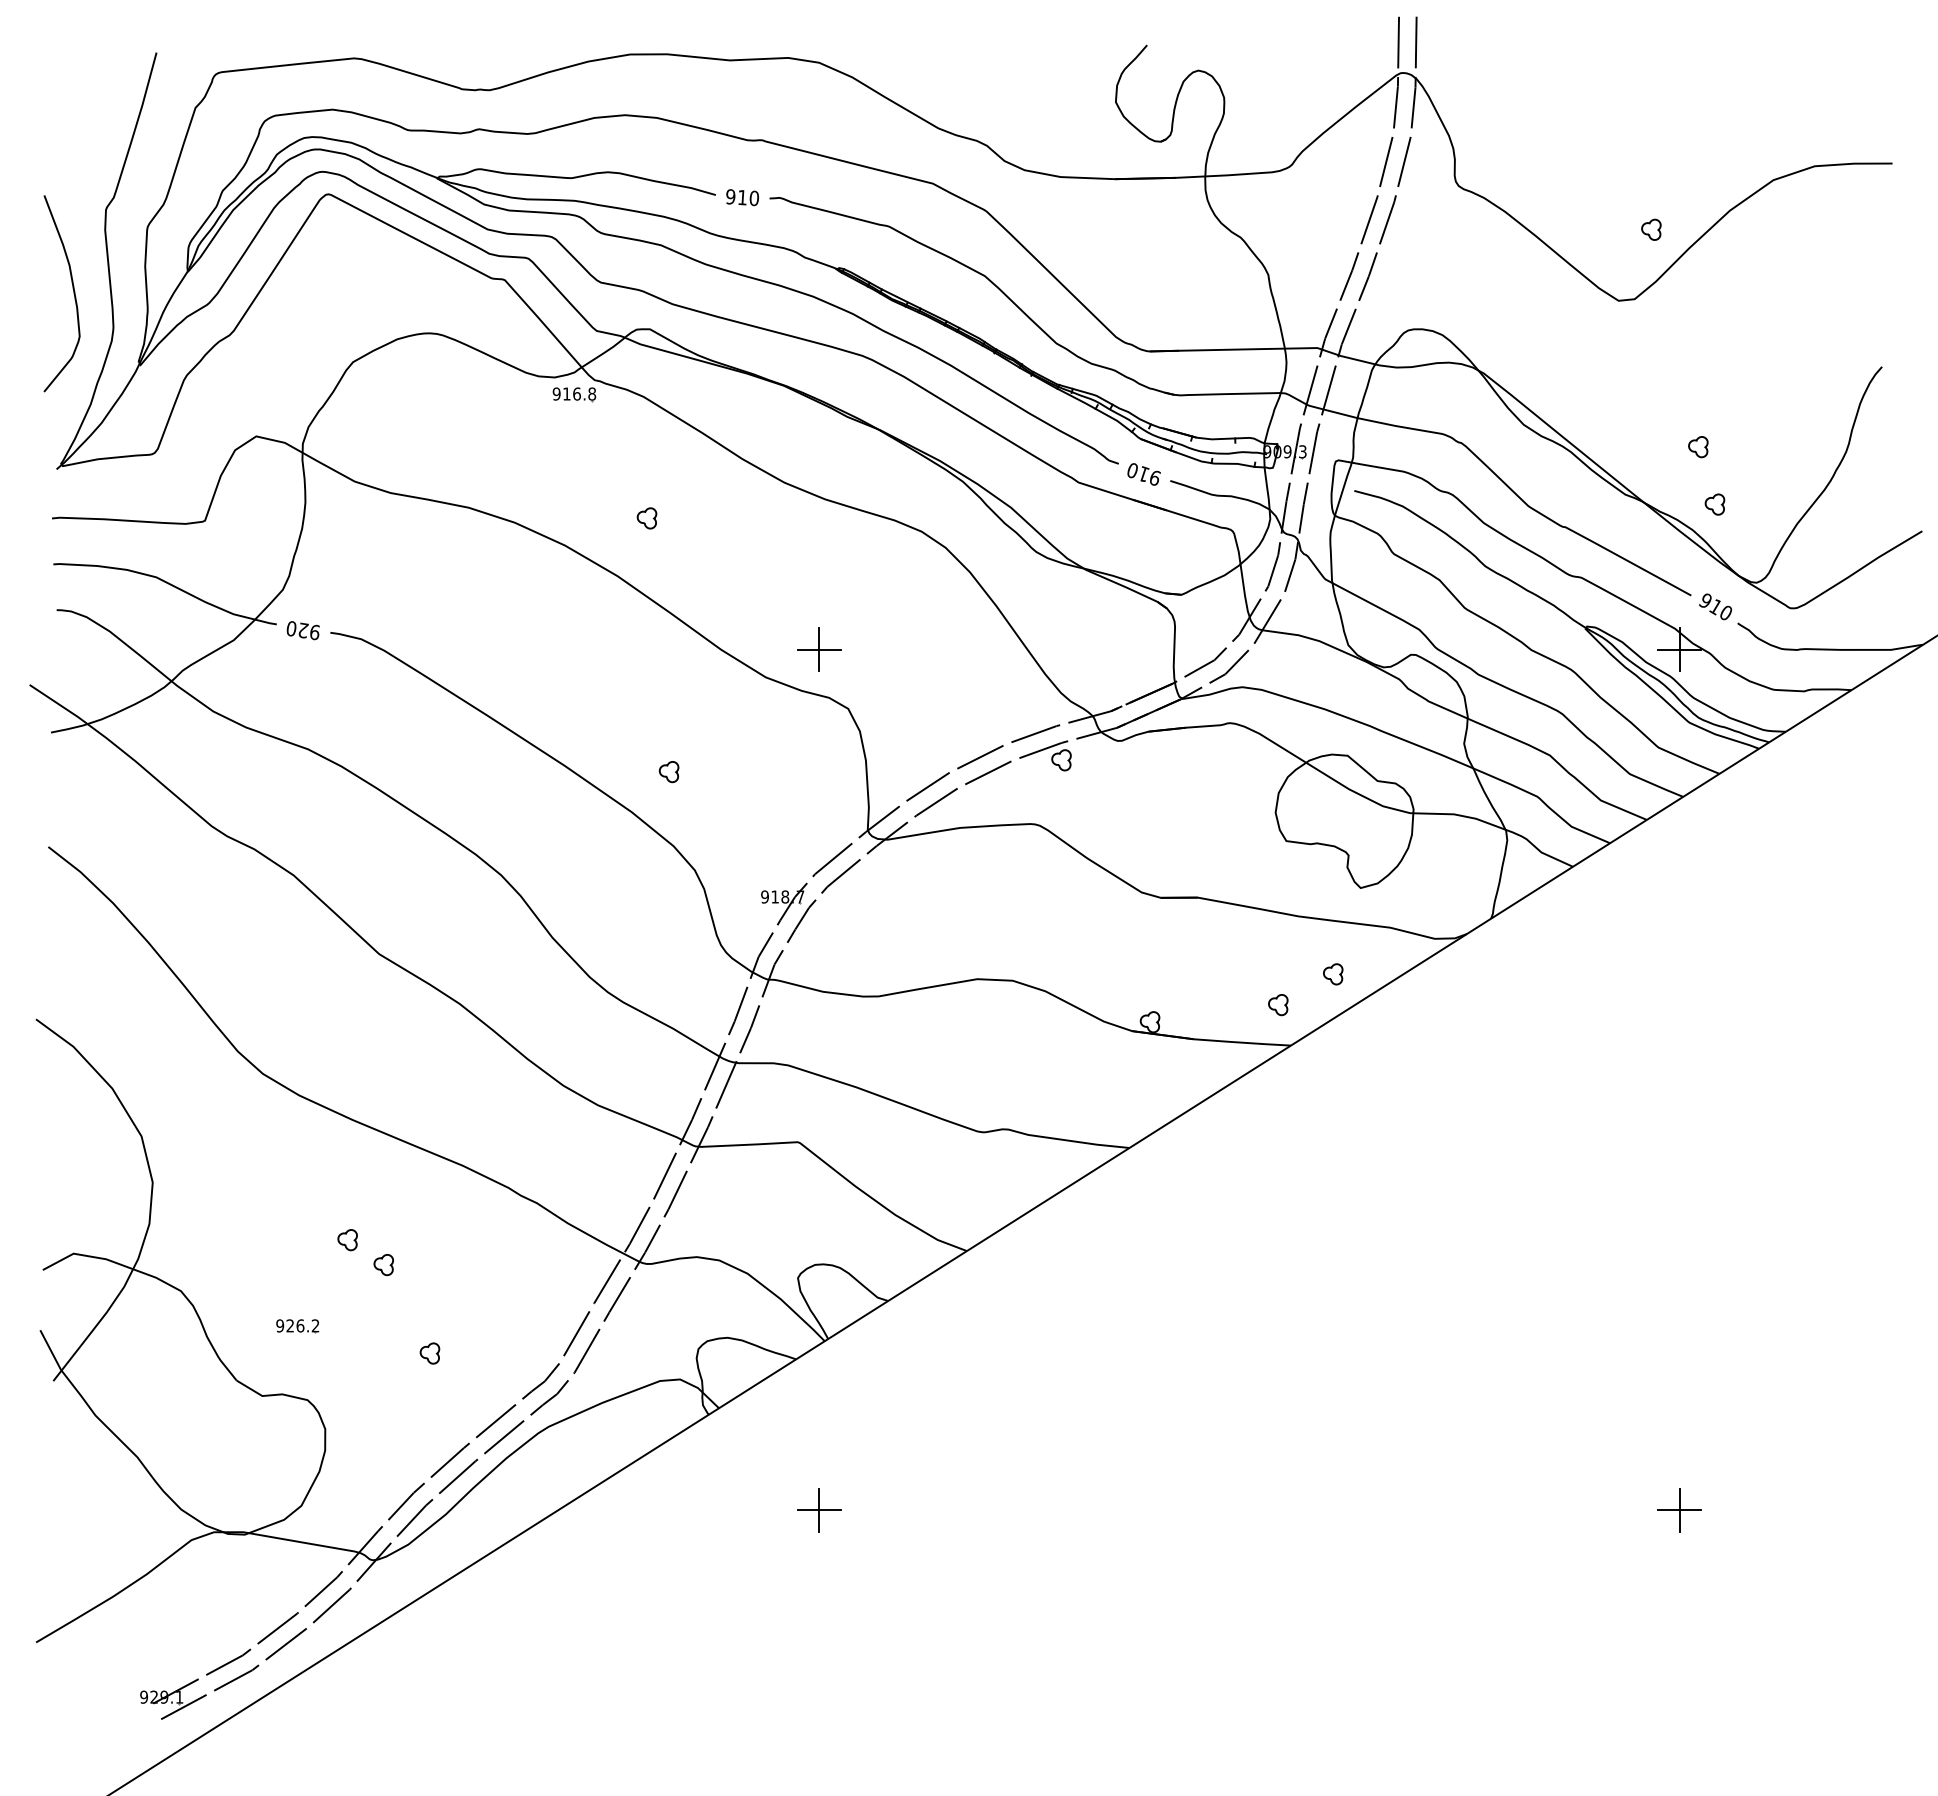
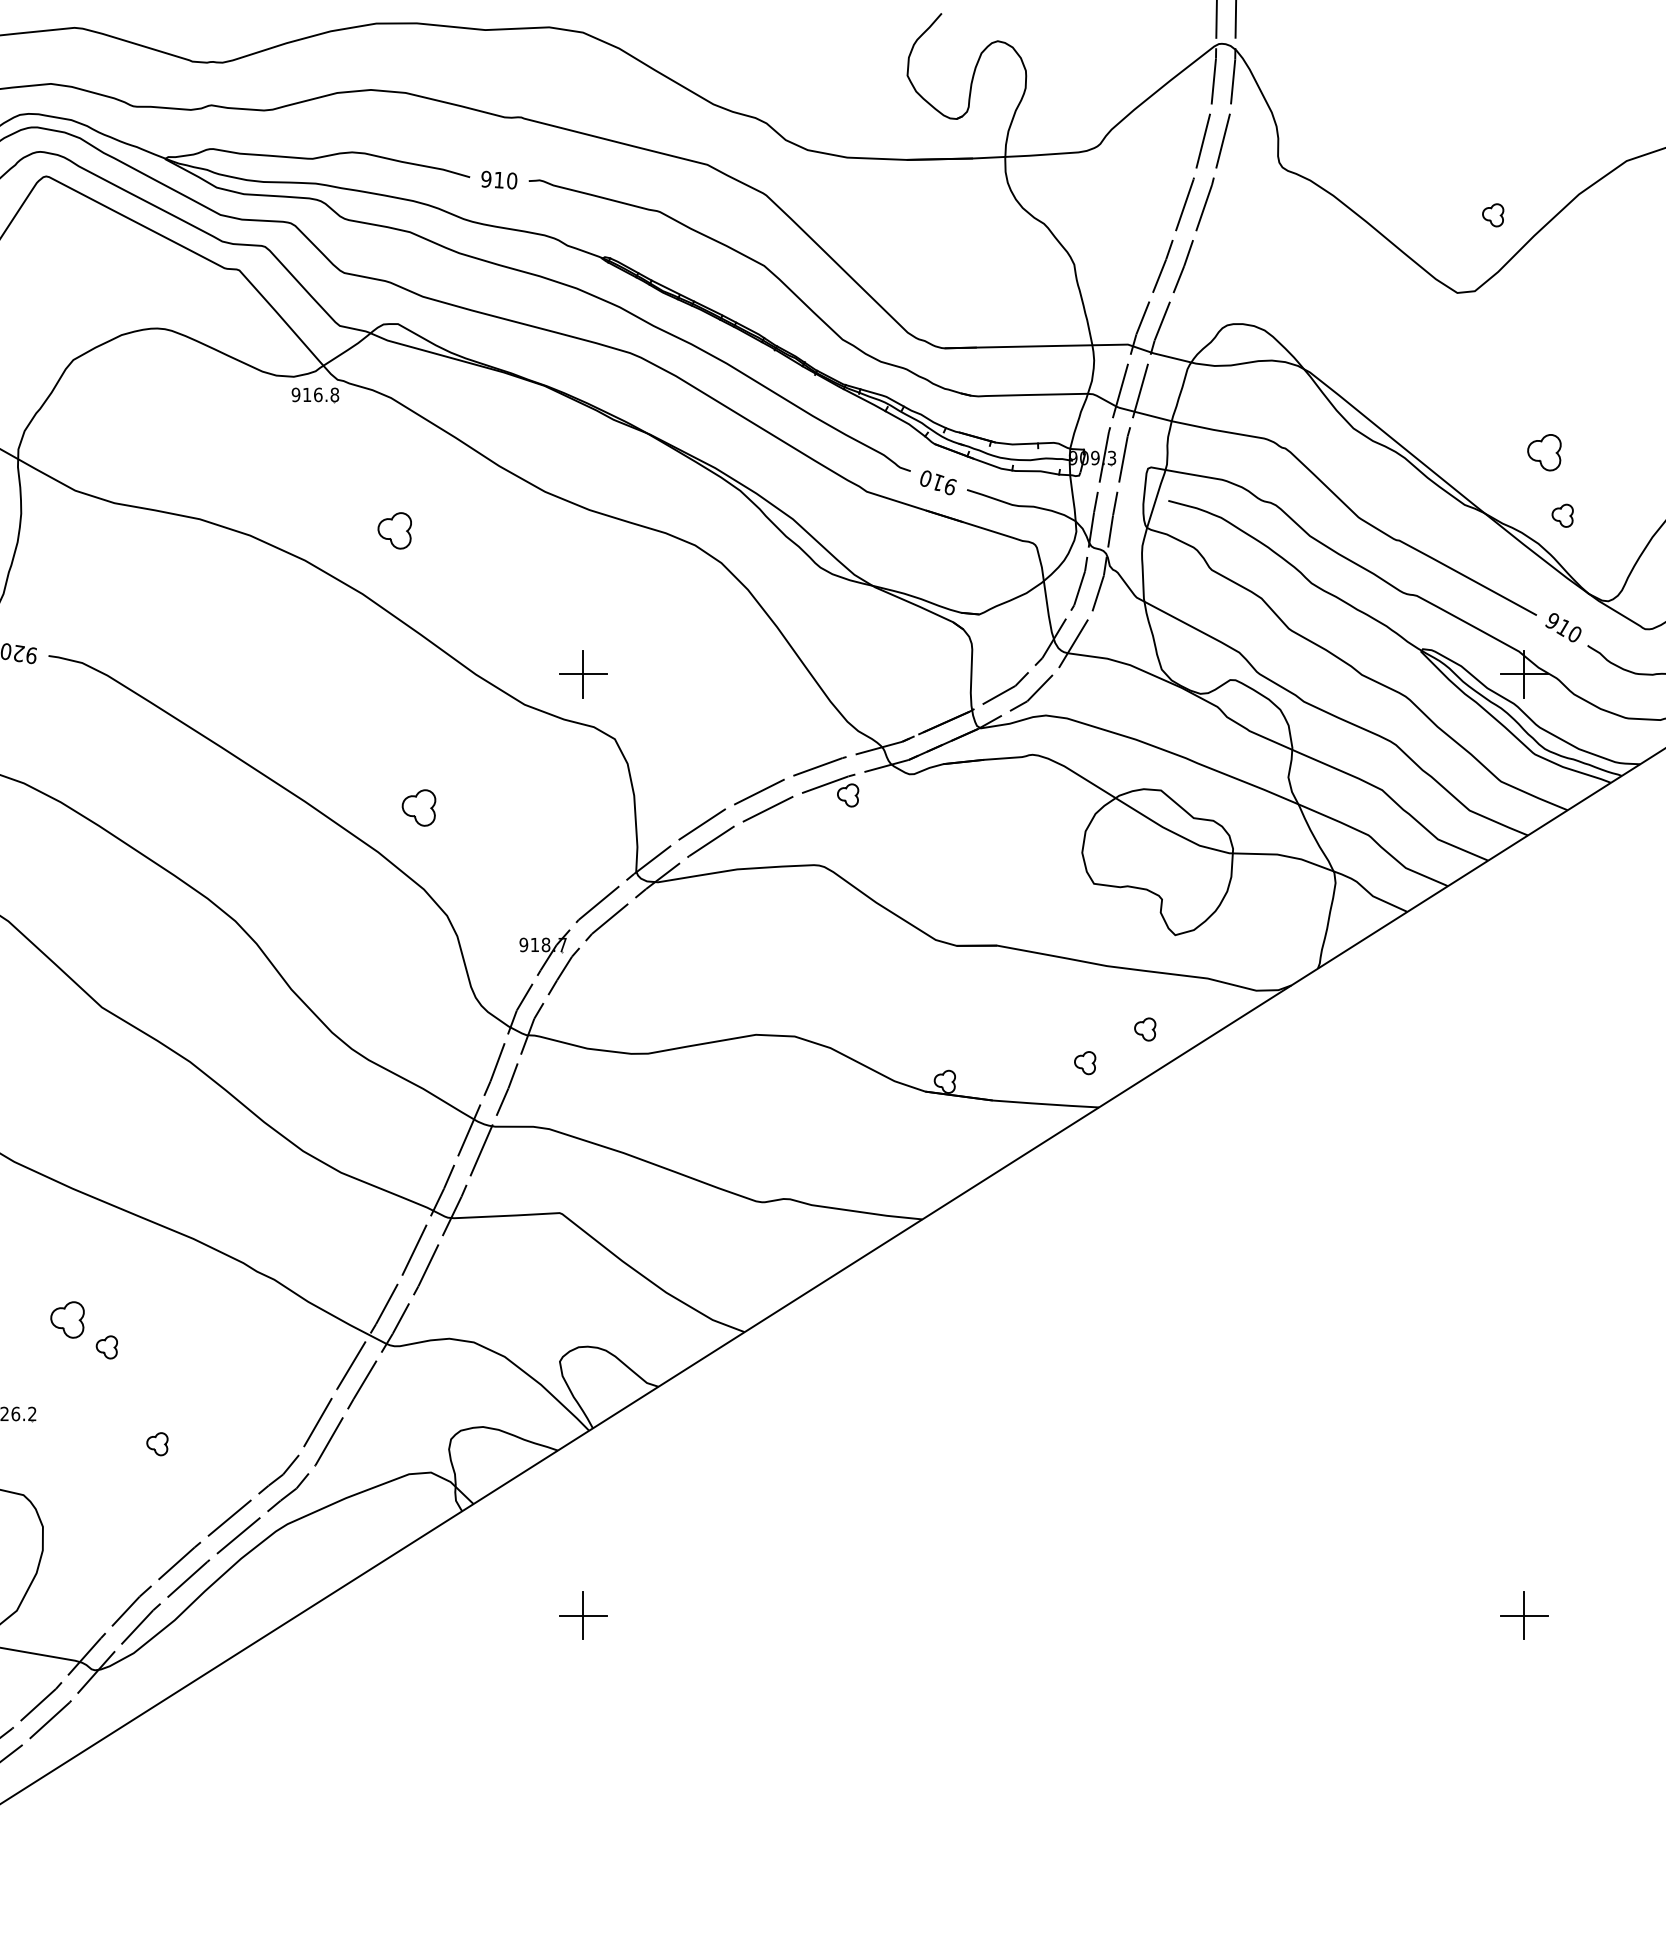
part: (1698, 447) -> (1544, 453), size x1.6
part: (646, 518) -> (394, 531), size x1.6
part: (668, 772) -> (418, 808), size x1.6
part: (347, 1240) -> (67, 1320), size x1.6

